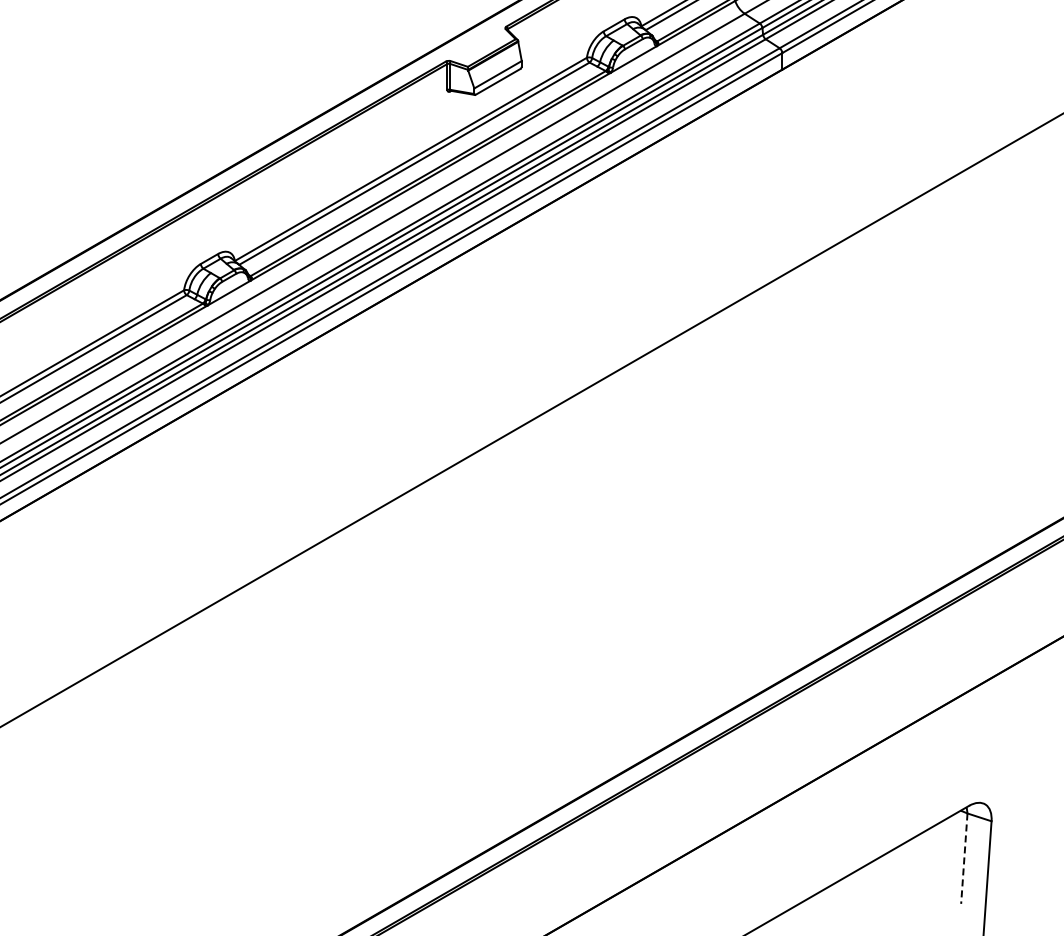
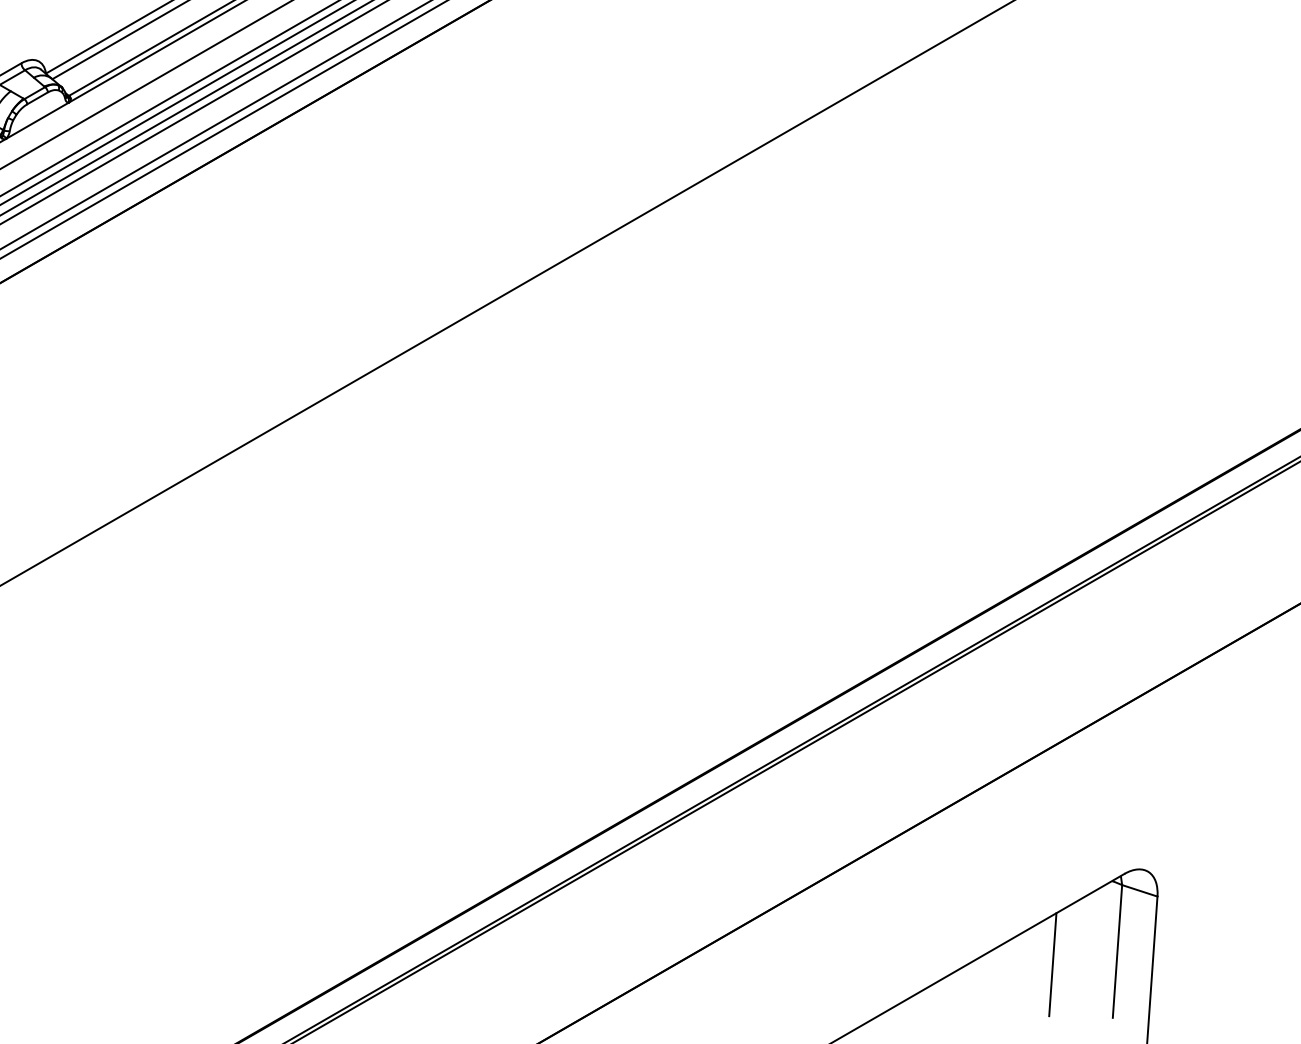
line: (964, 859) -> (1117, 952), dashed -> solid
line: (919, 867) -> (1051, 964), added

